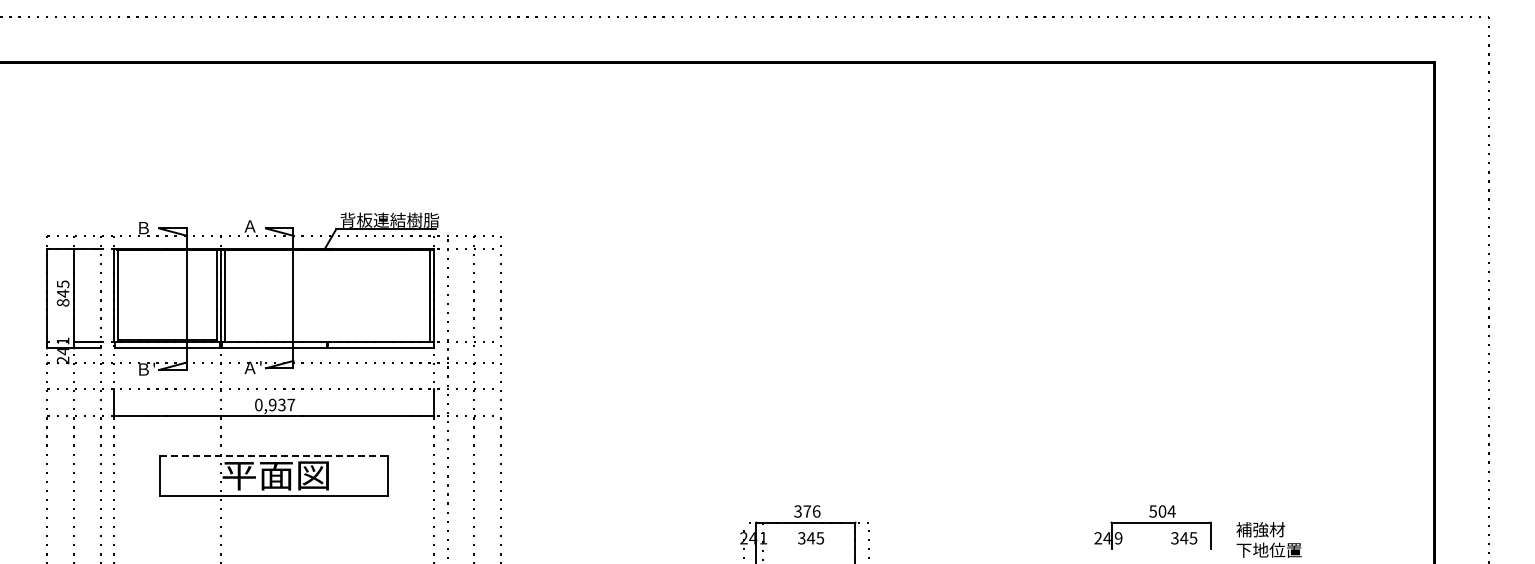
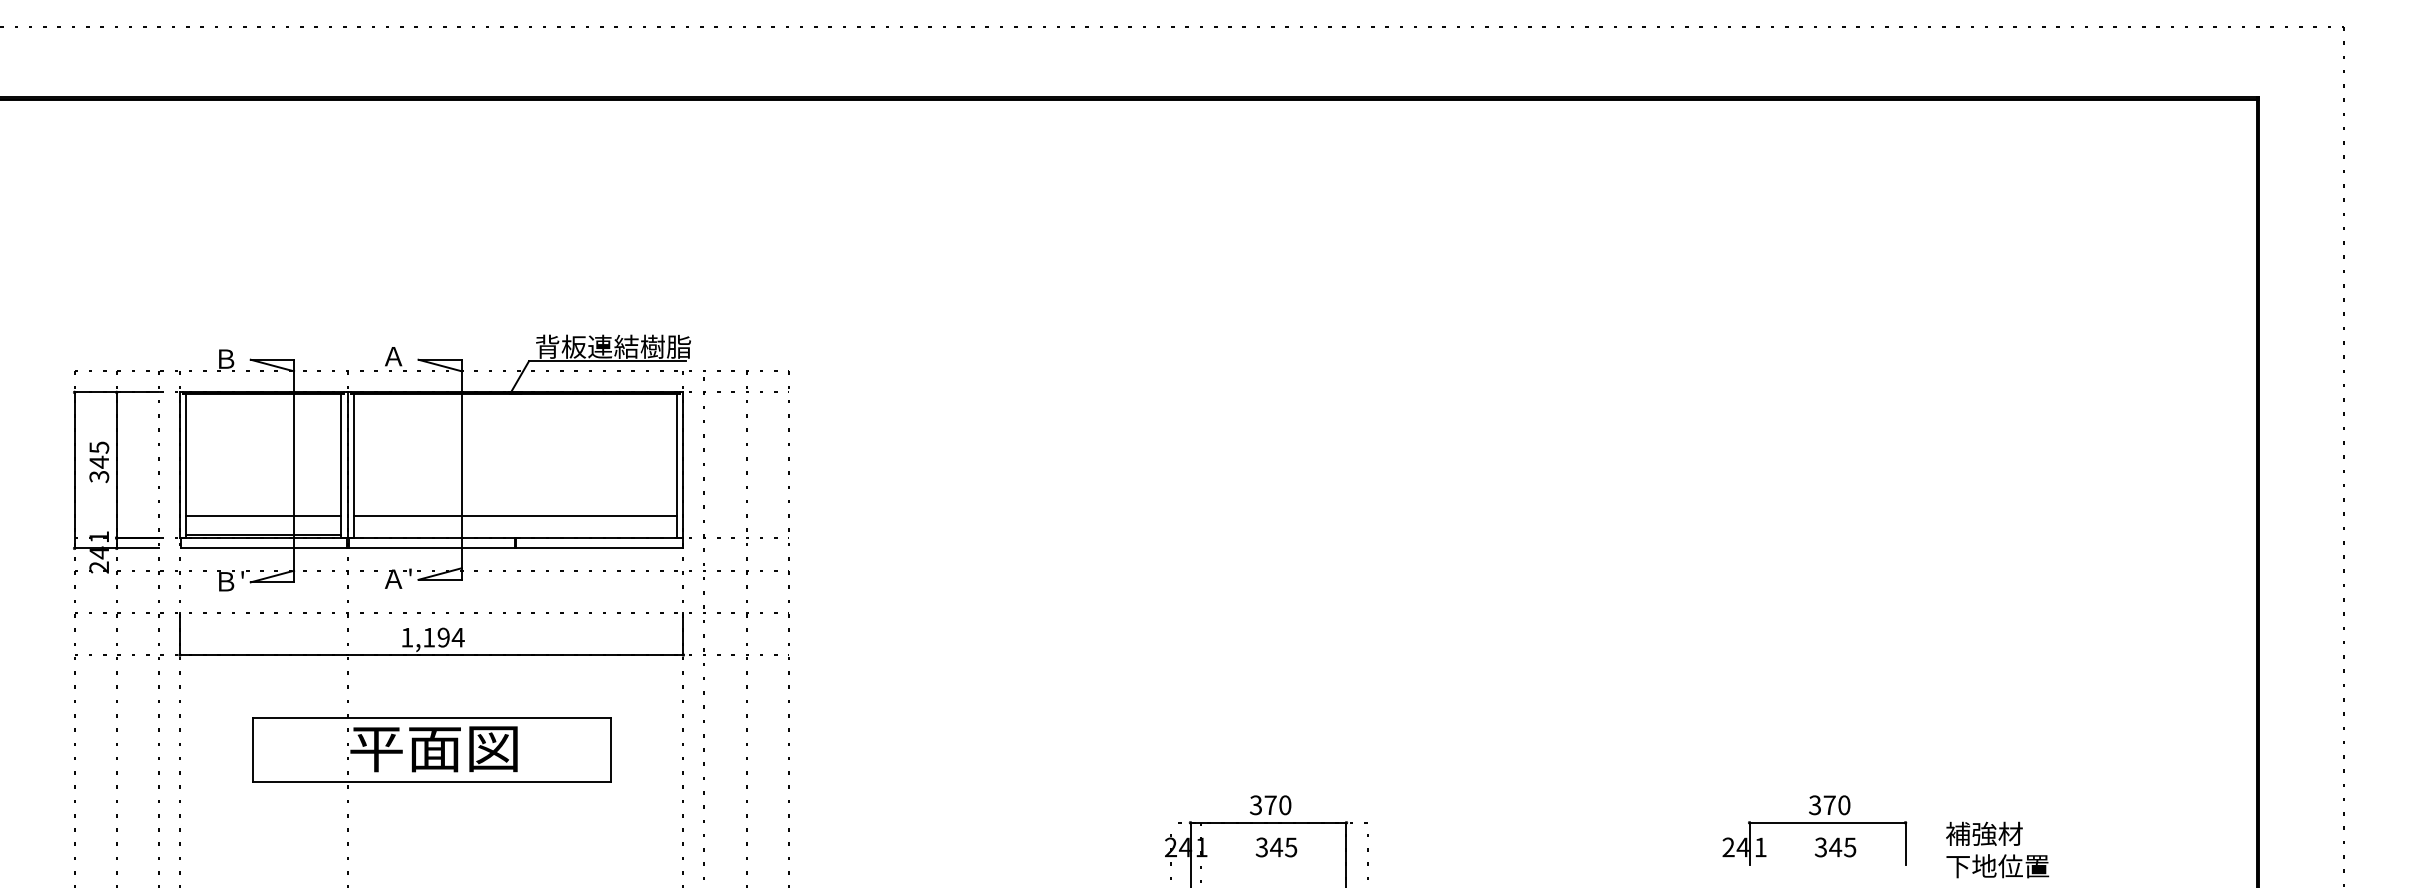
text: (63, 302) -> (99, 476), 845 -> 345
line: (167, 327) -> (263, 515), added
line: (327, 327) -> (515, 515), added
text: (275, 404) -> (433, 636), 0,937 -> 1,194
line: (274, 456) -> (431, 718), dashed -> solid
text: (816, 511) -> (1285, 805), 376 -> 370
text: (1162, 511) -> (1829, 805), 504 -> 370
text: (1118, 538) -> (1760, 847), 9 -> 1
text: (1184, 538) -> (1836, 847), moved

